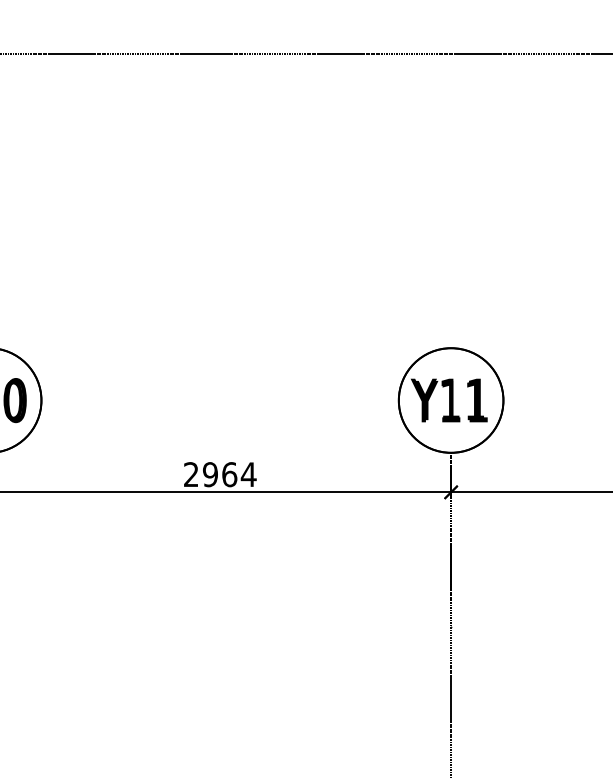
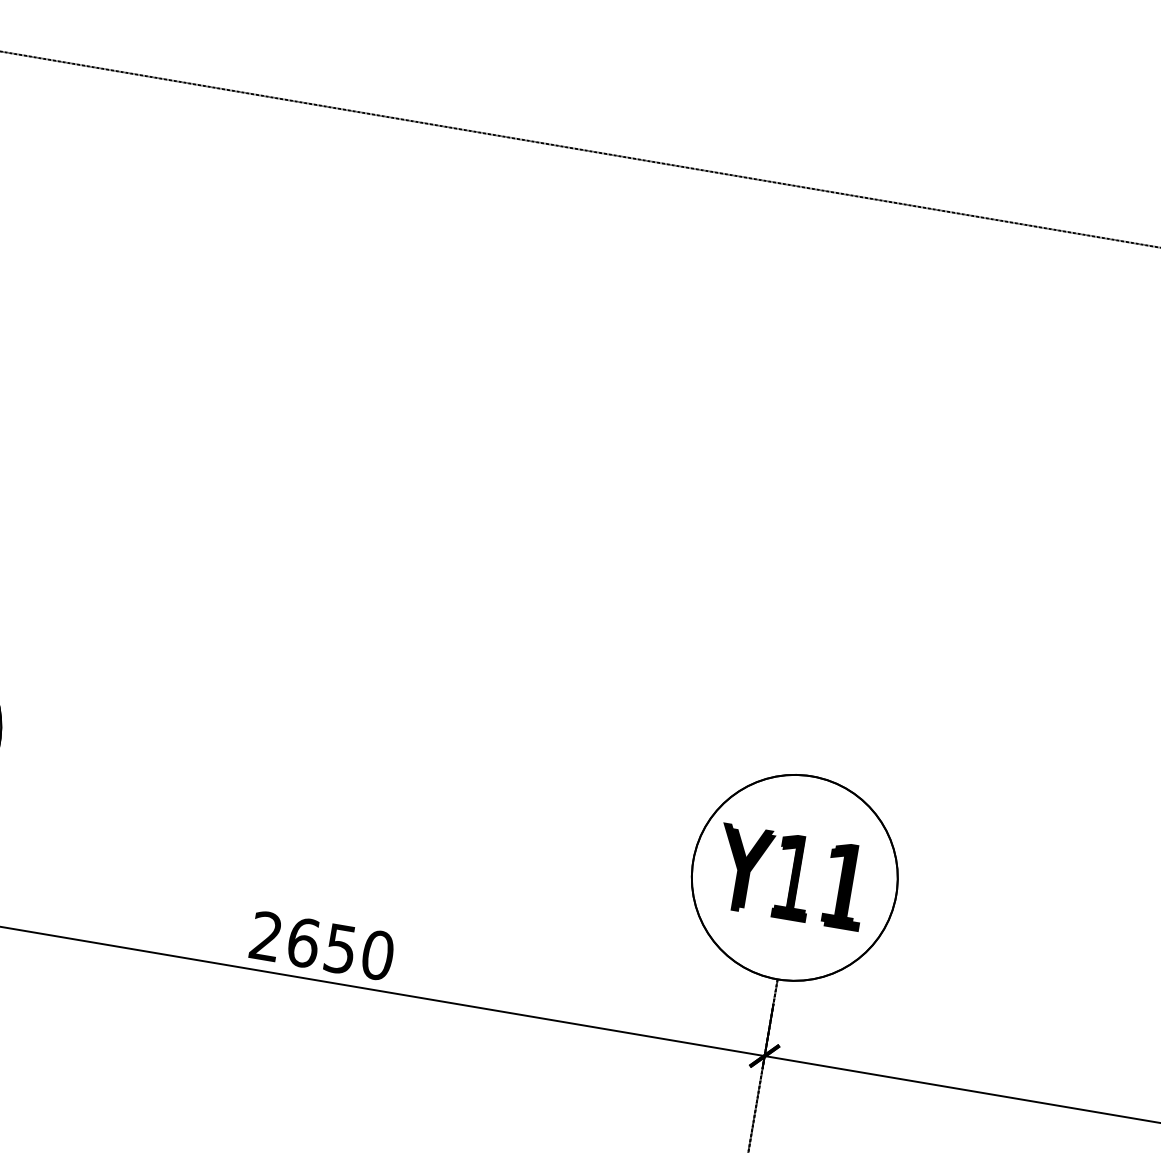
text: (229, 474) -> (340, 948), 2964 -> 2650

